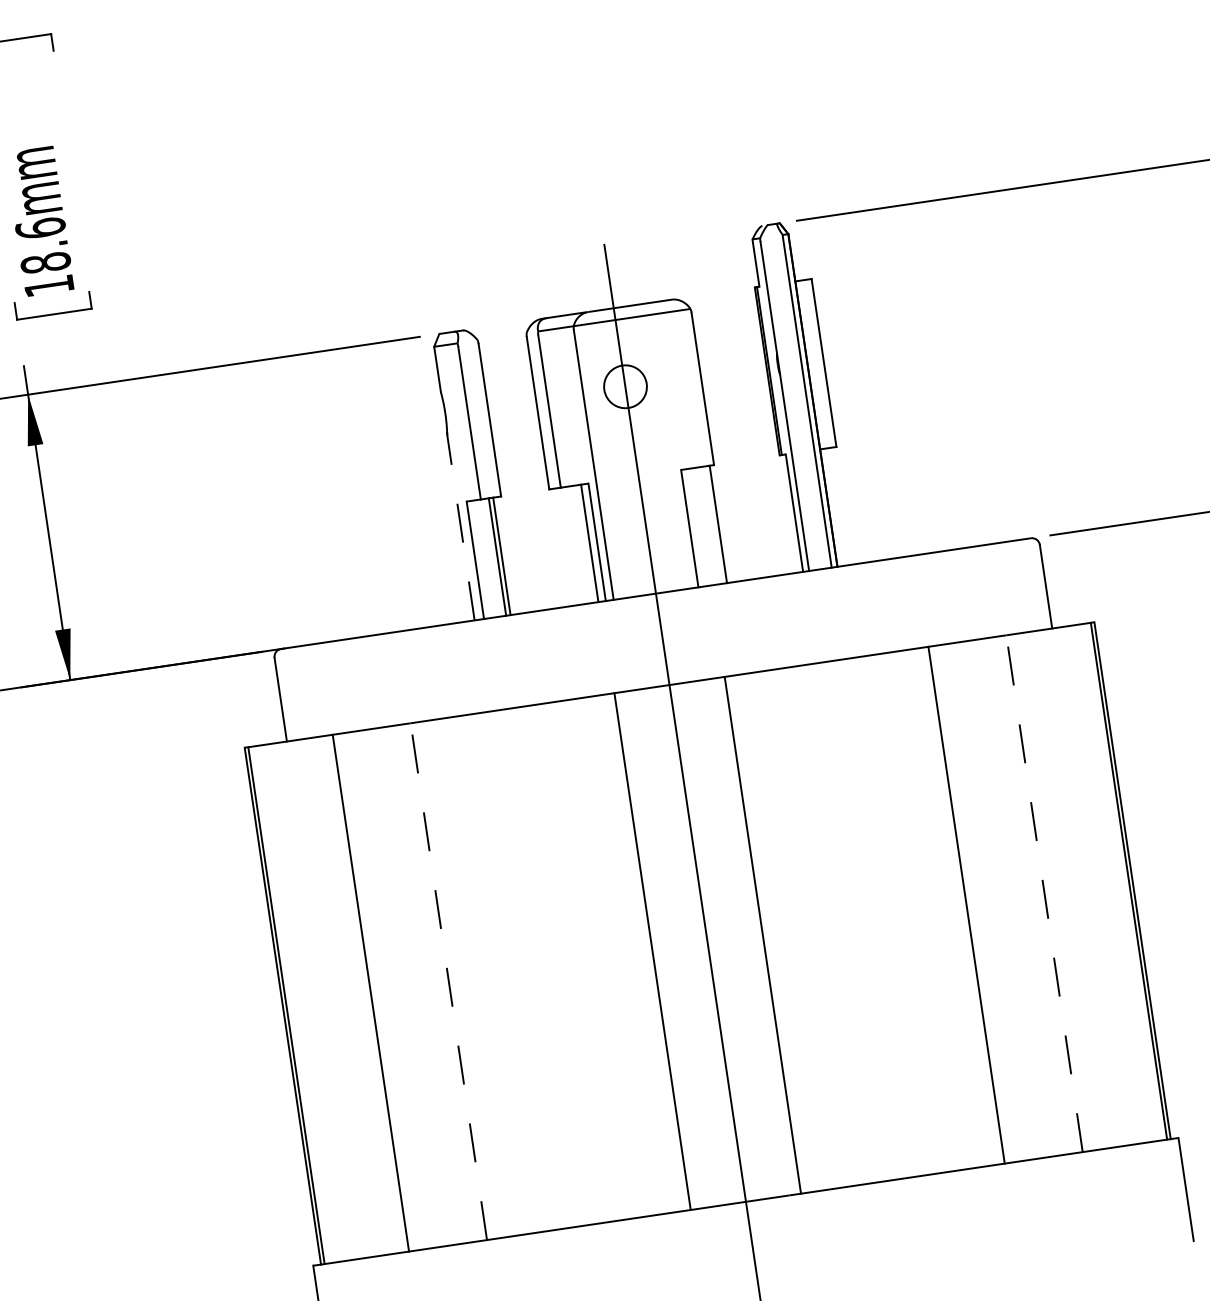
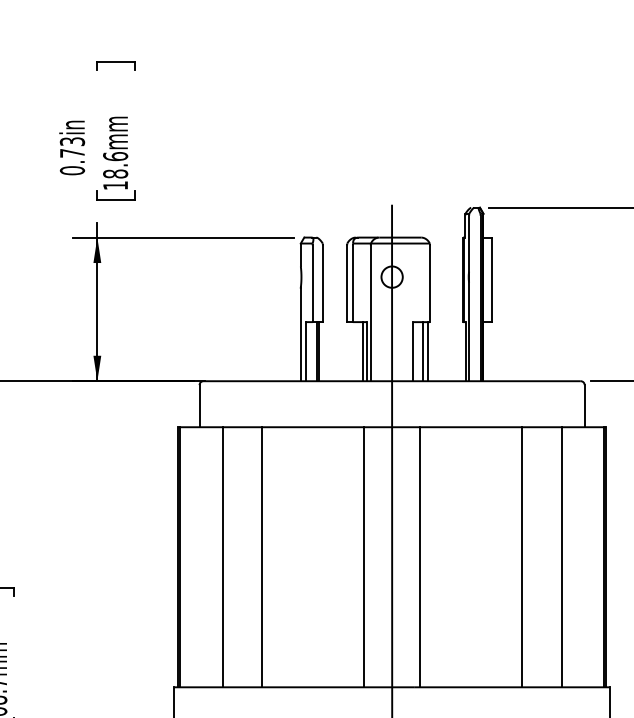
line: (709, 525) -> (423, 351), added
line: (460, 527) -> (300, 334), dashed -> solid
line: (1044, 892) -> (561, 556), dashed -> solid
line: (447, 980) -> (261, 556), dashed -> solid

